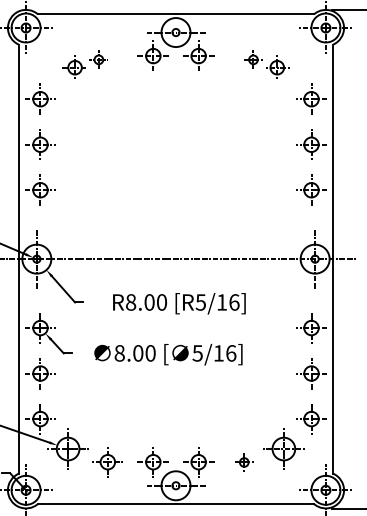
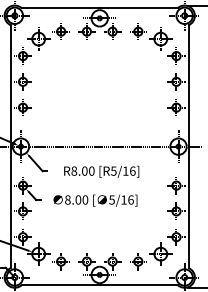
part: (85, 64) -> (48, 36), size x1.67
part: (267, 64) -> (151, 36), size x1.67
part: (244, 462) -> (138, 261), size x1.67

